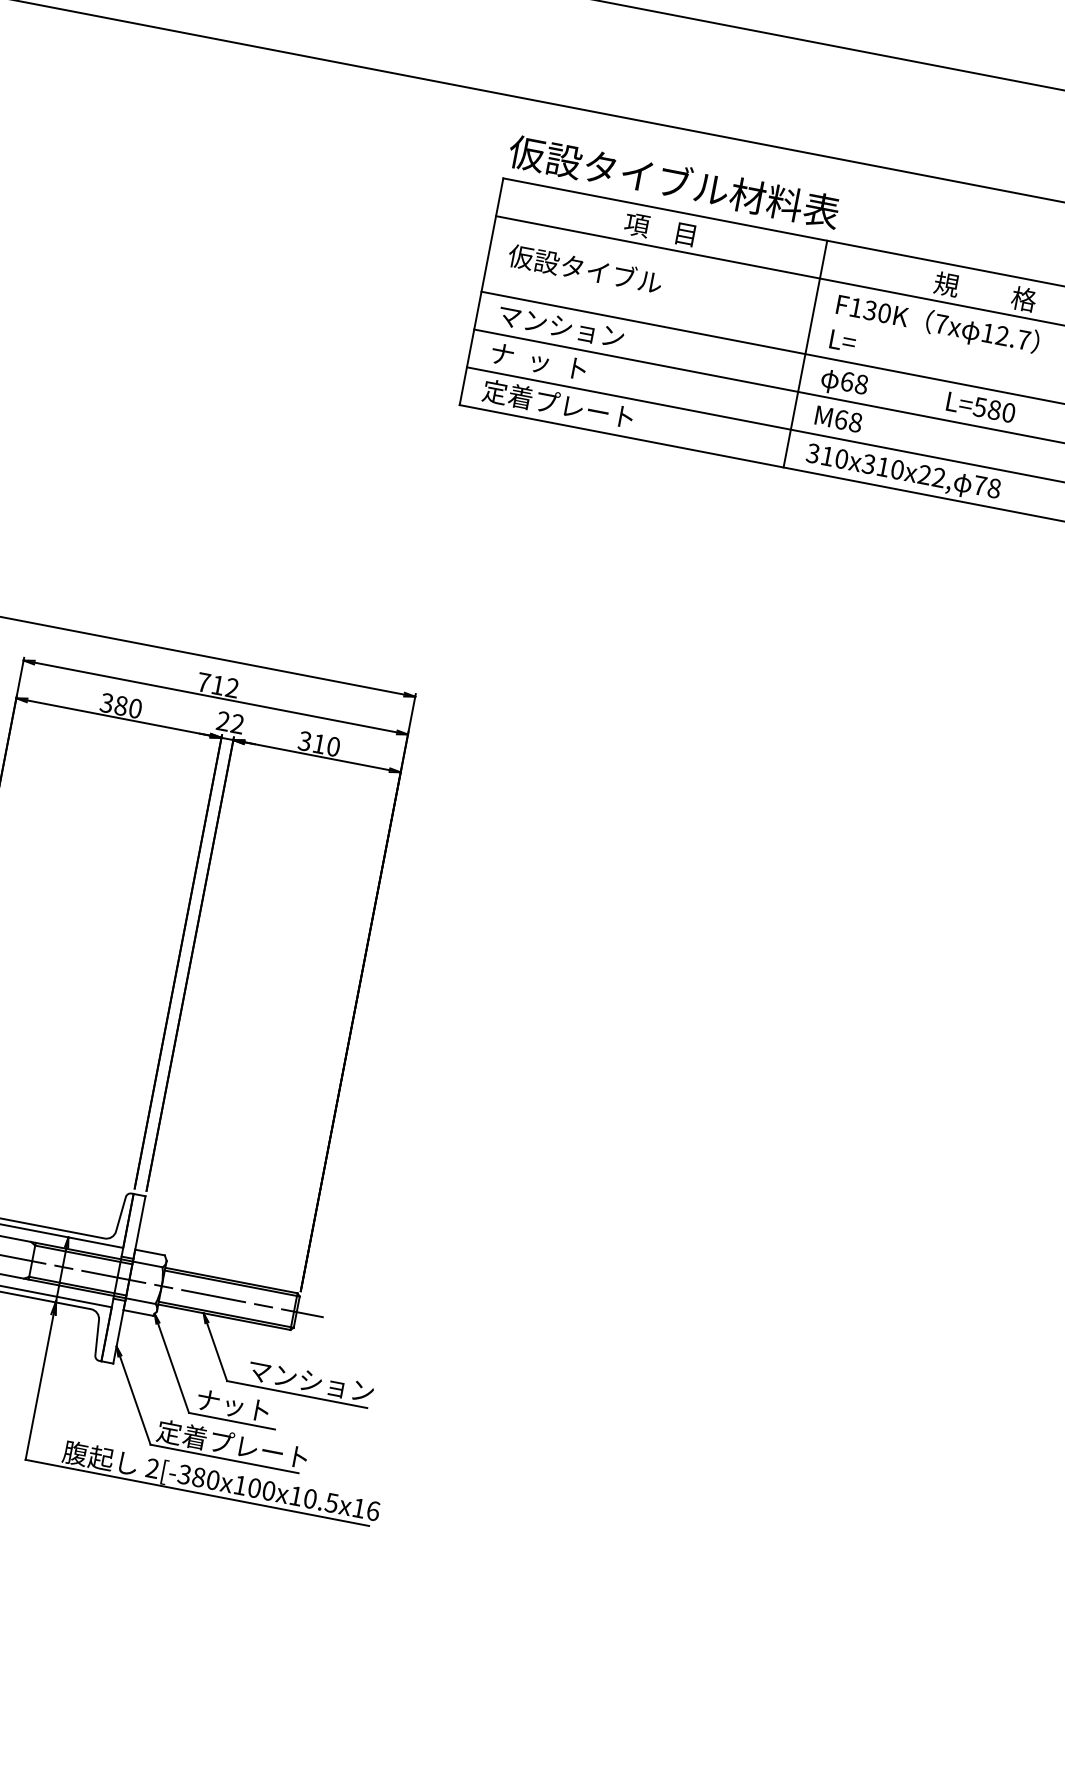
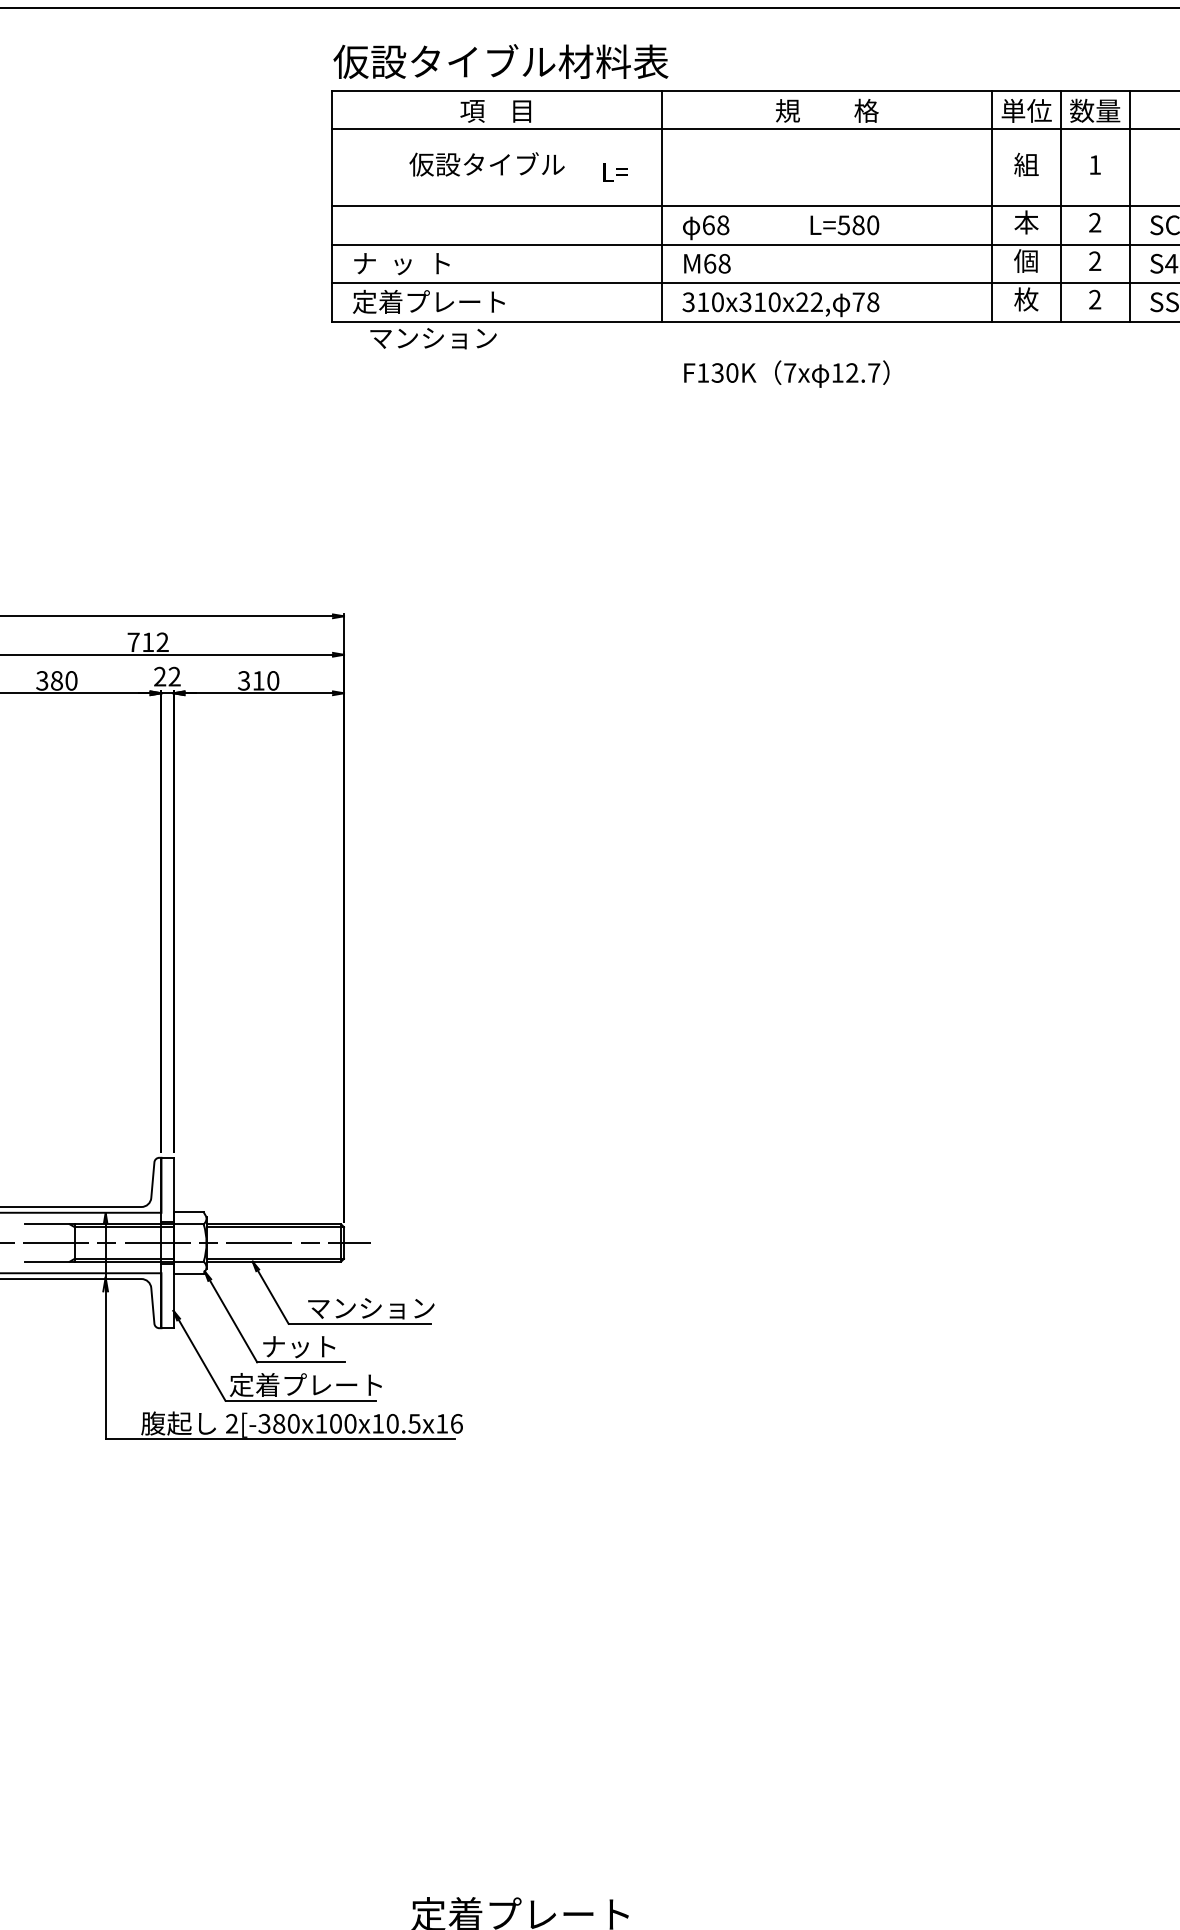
text: (584, 269) -> (486, 164), moved
text: (937, 324) -> (786, 373), moved
text: (561, 326) -> (433, 338), moved
text: (842, 341) -> (615, 172), moved

